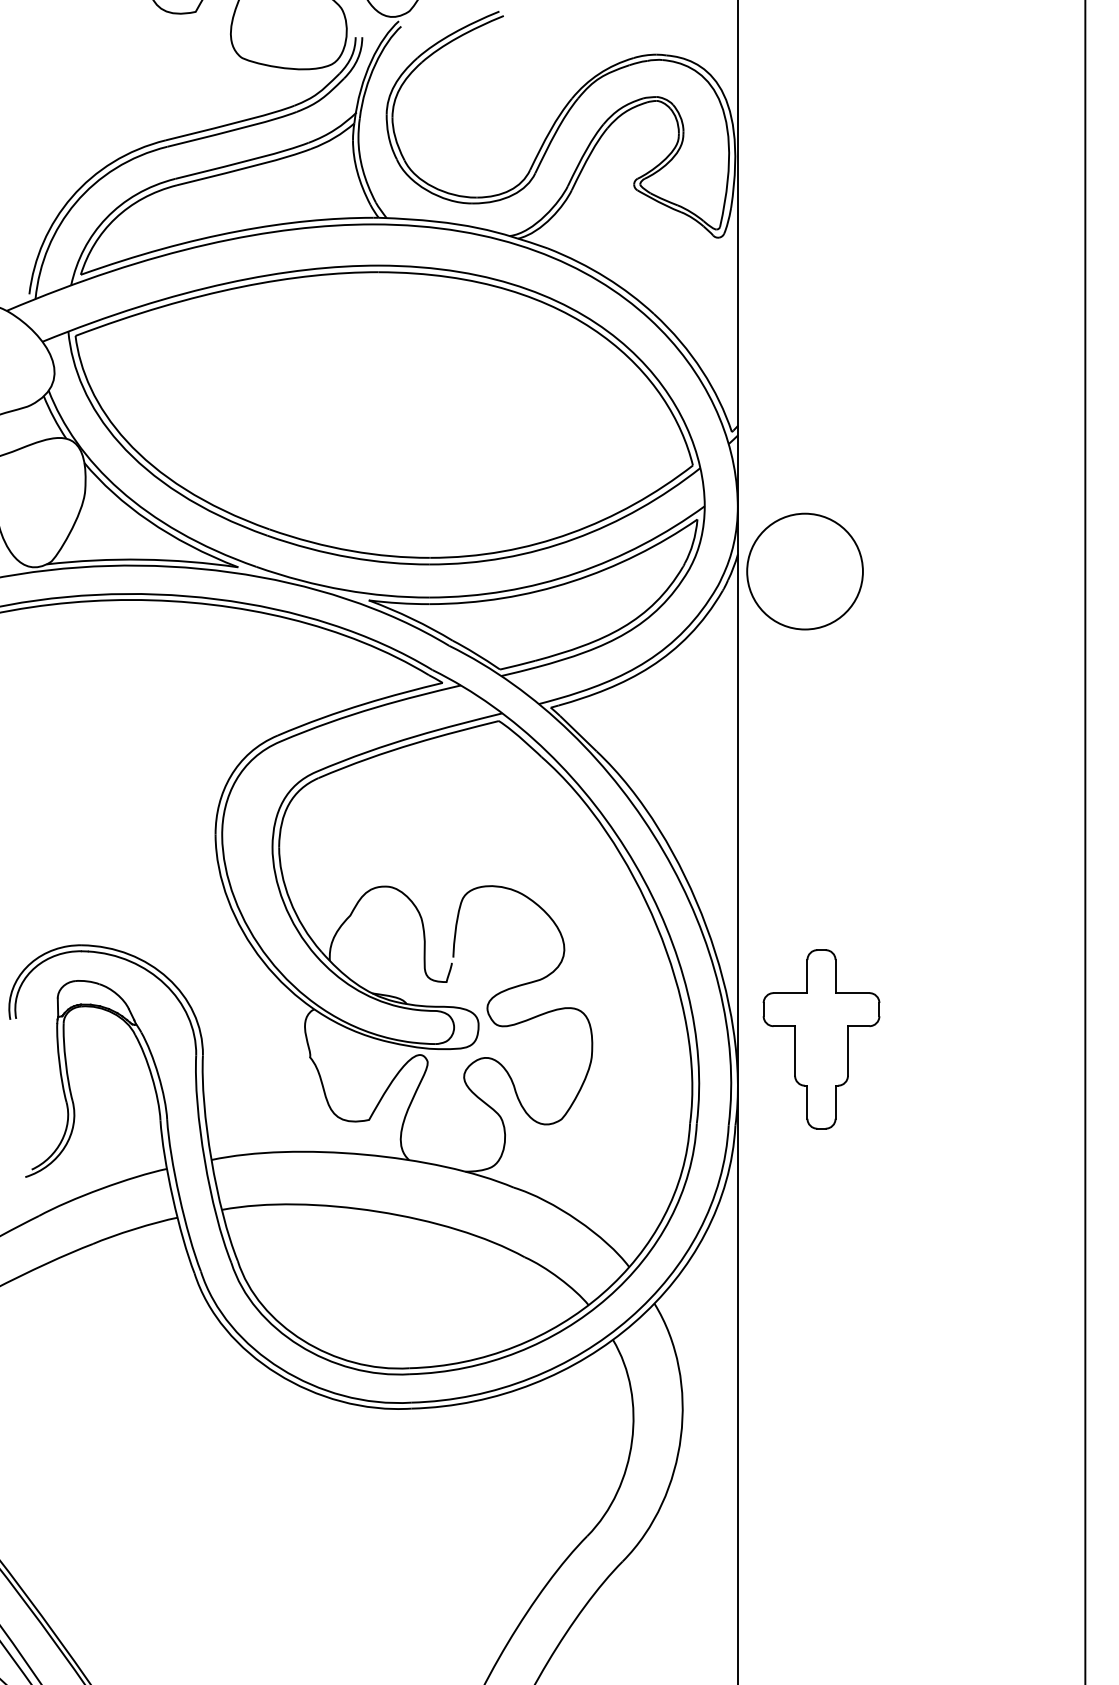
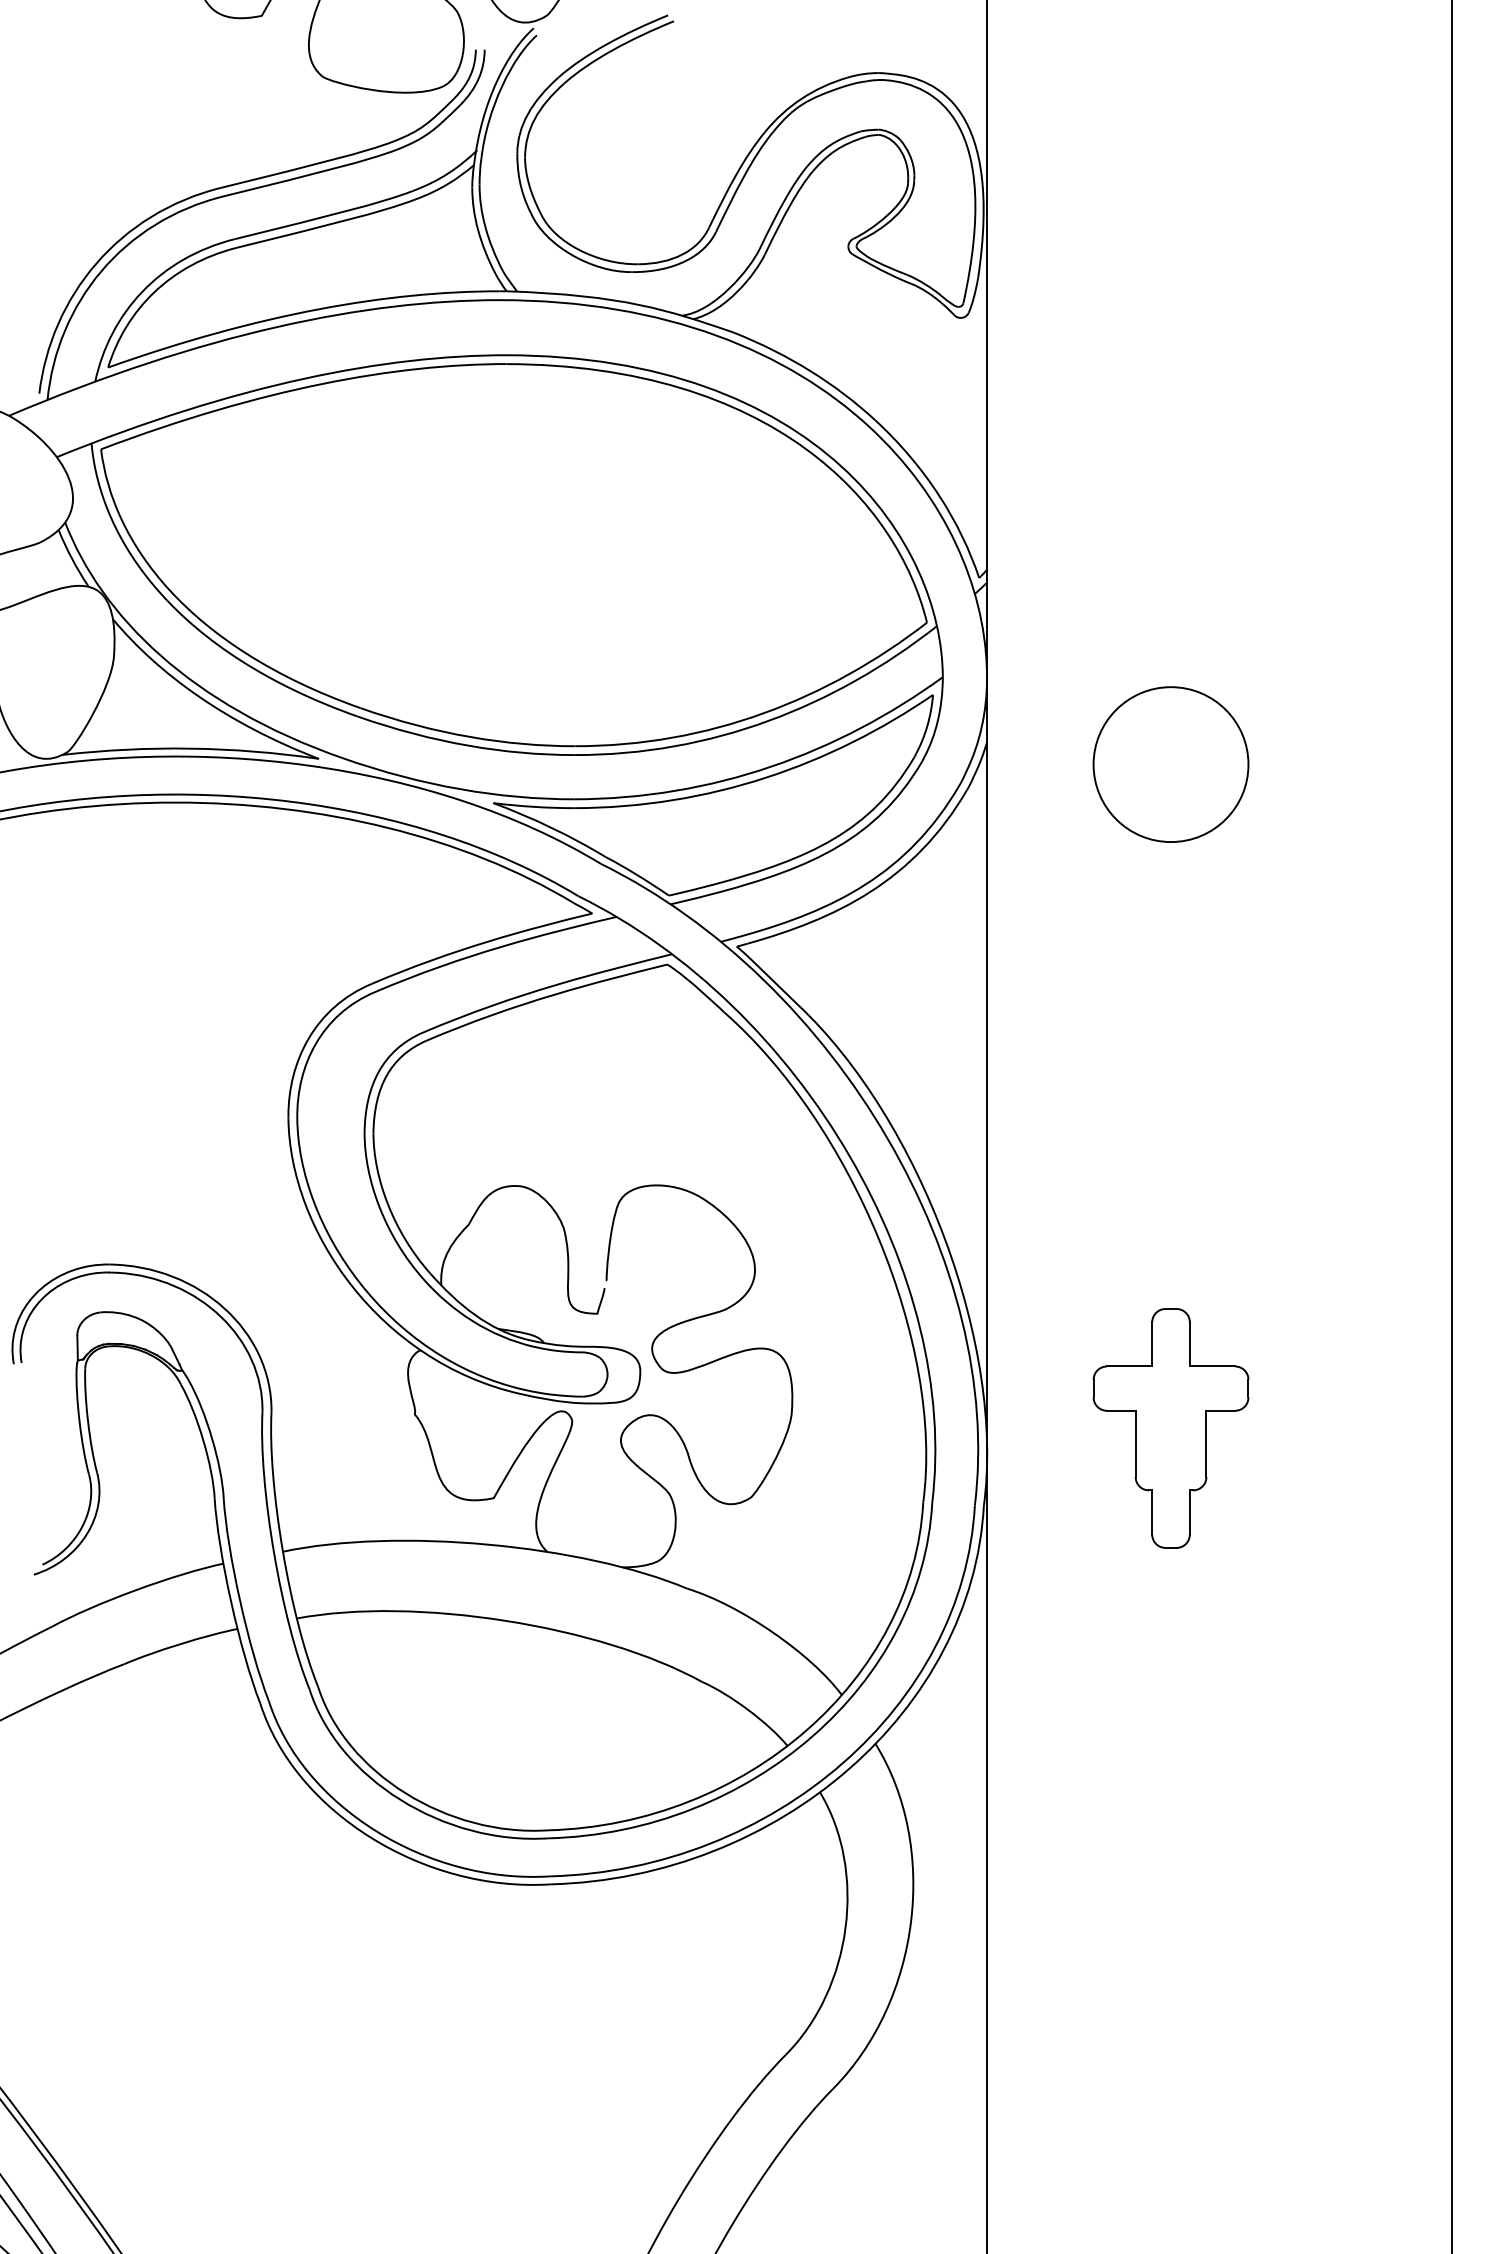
circle: (804, 571) -> (1170, 764), moved
part: (821, 1039) -> (1170, 1428), moved

